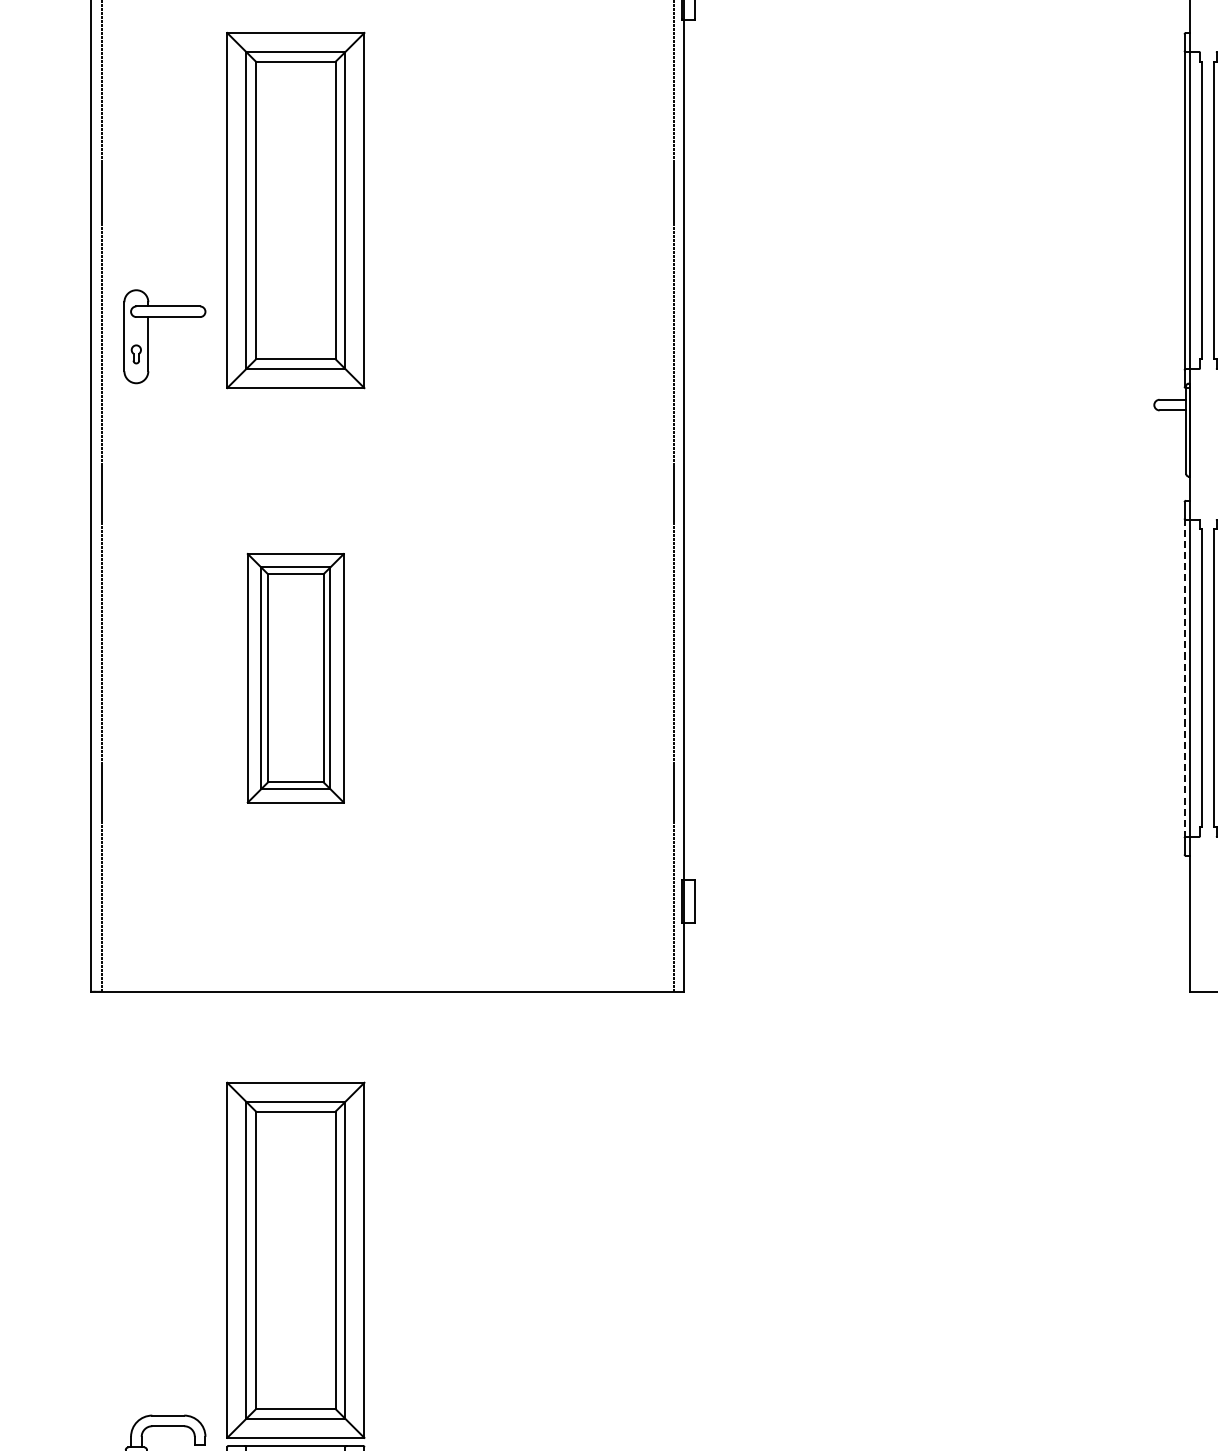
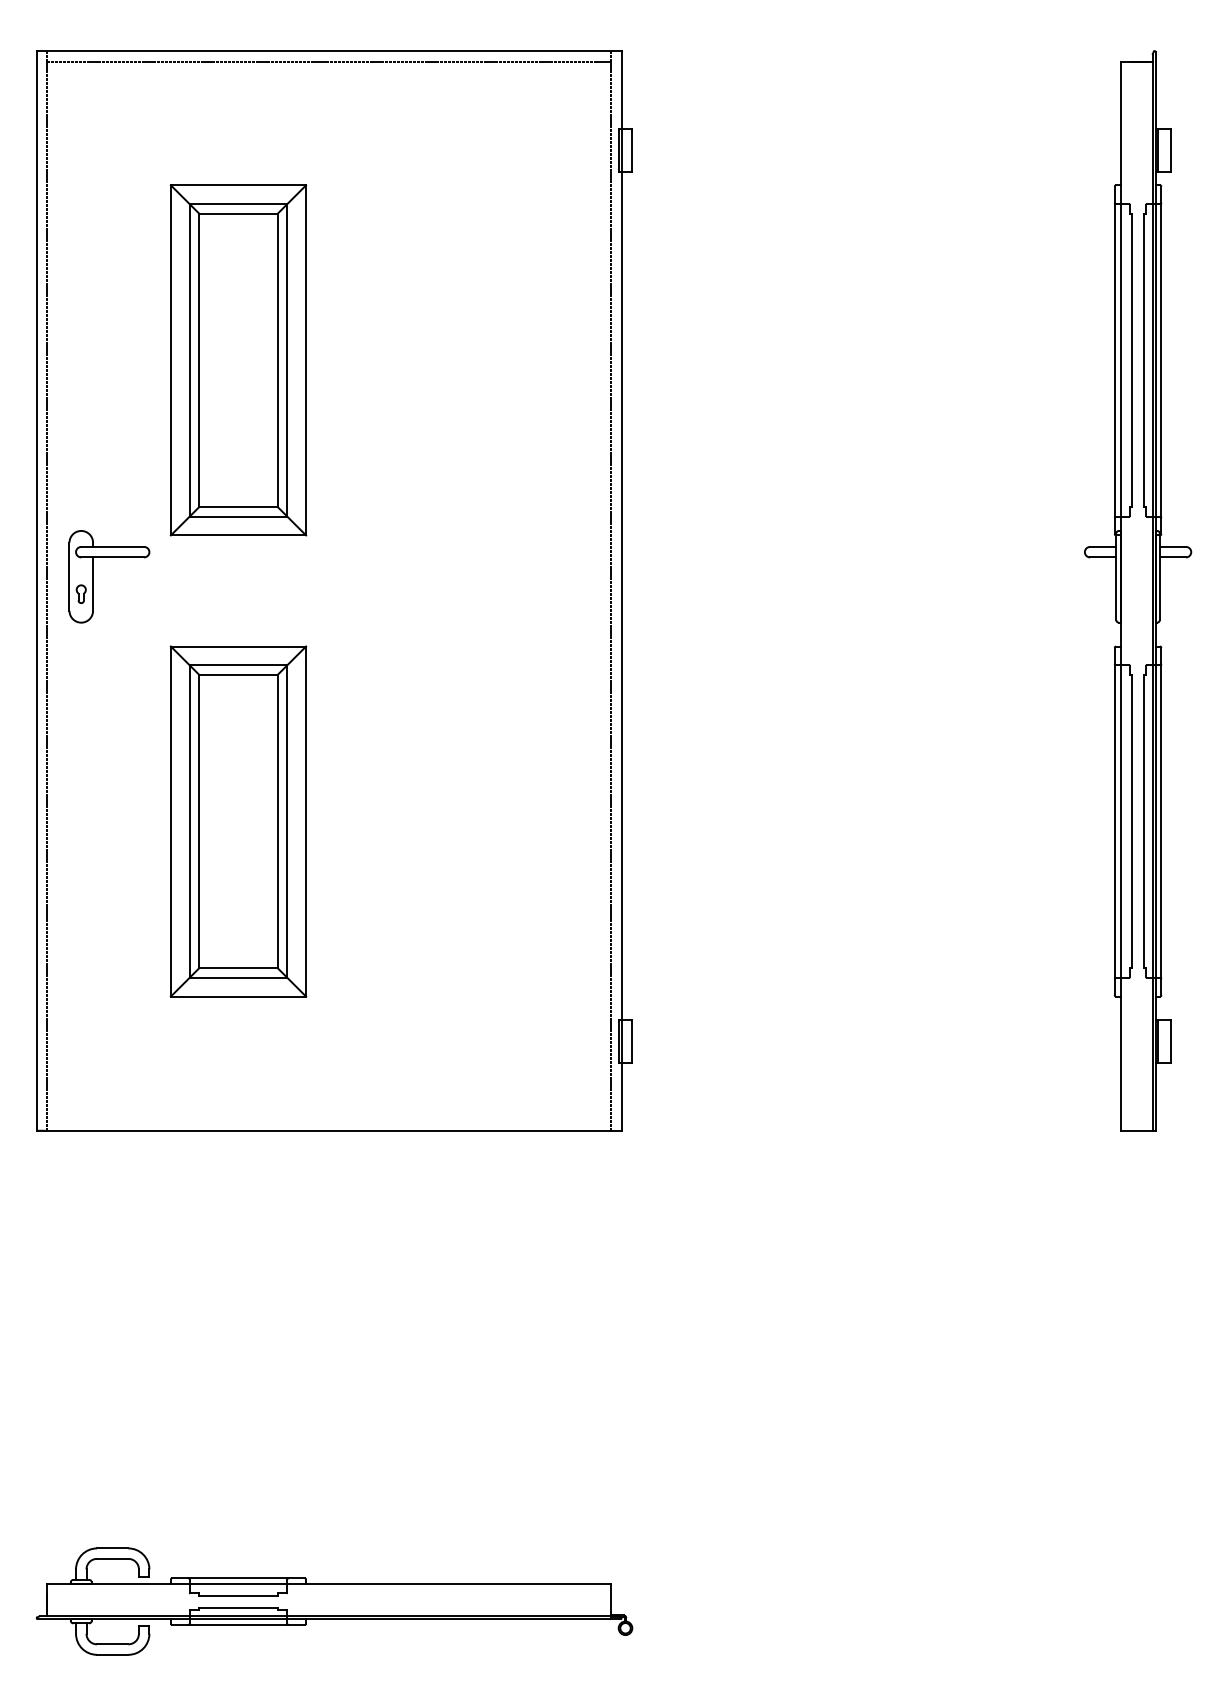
part: (148, 336) -> (93, 576), moved
part: (295, 678) -> (238, 821), size x1.43
line: (1184, 679) -> (1114, 822), dashed -> solid
part: (295, 1260) -> (238, 1395), removed

